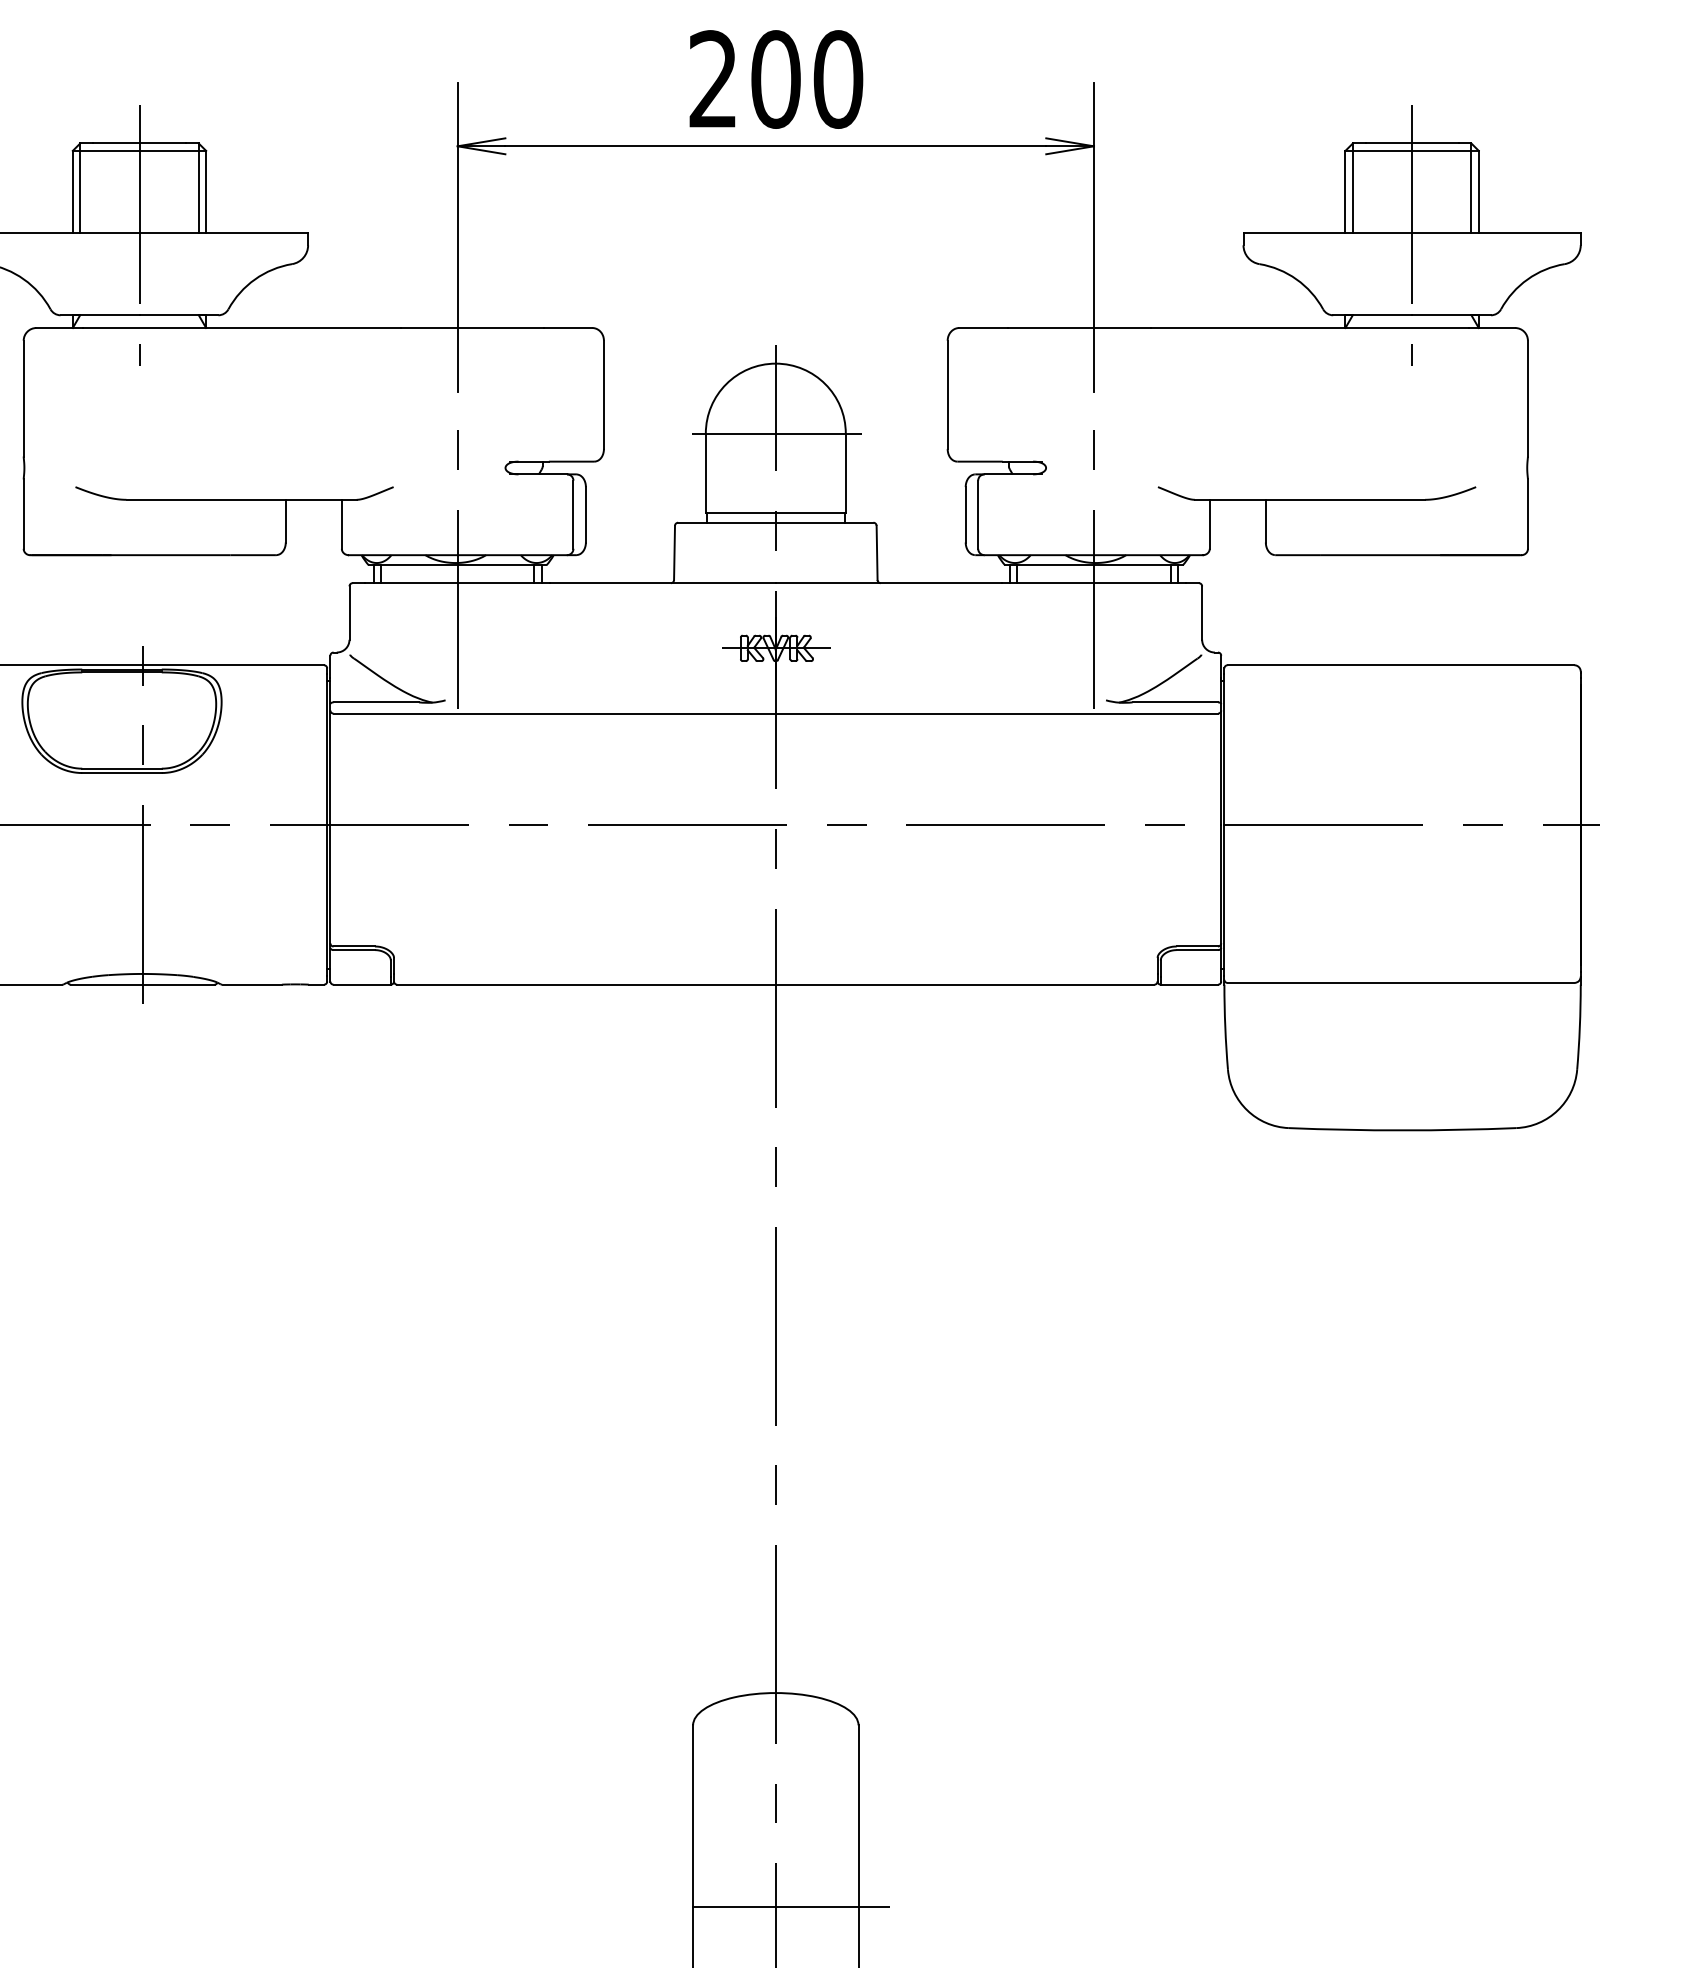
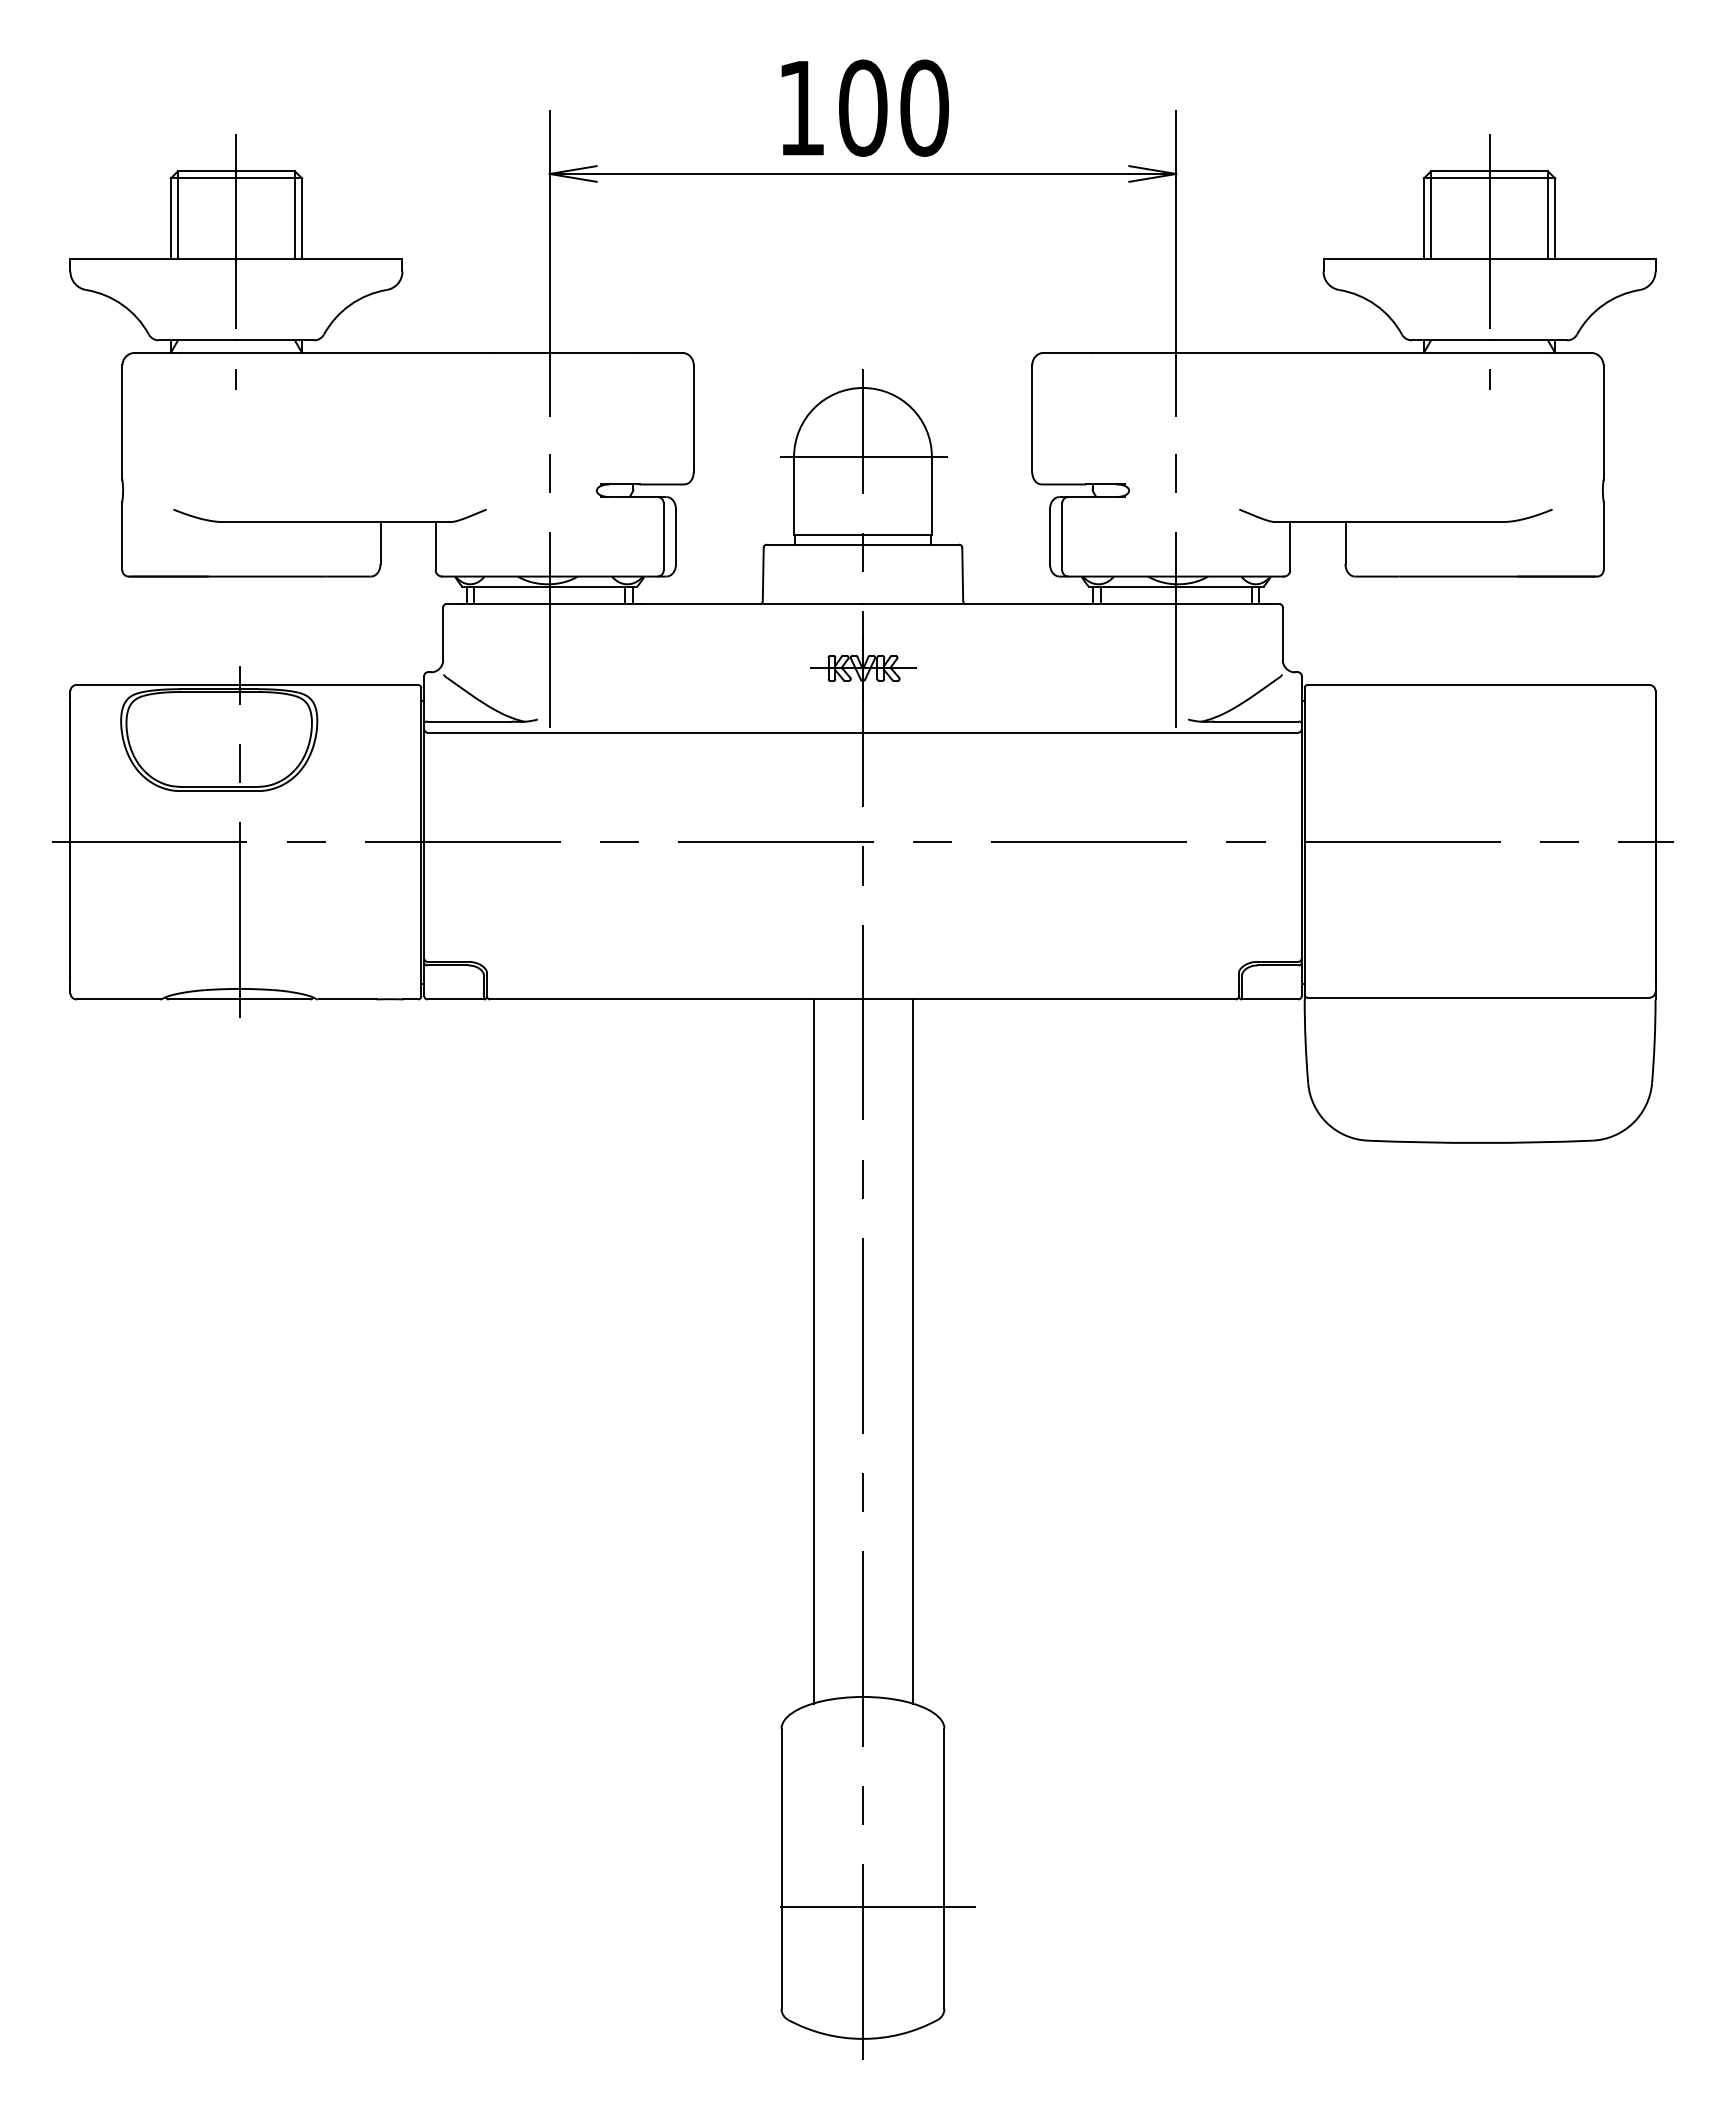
text: (712, 78) -> (800, 107), 200 -> 100
line: (725, 1342) -> (813, 1351), added
line: (826, 1342) -> (912, 1351), added

